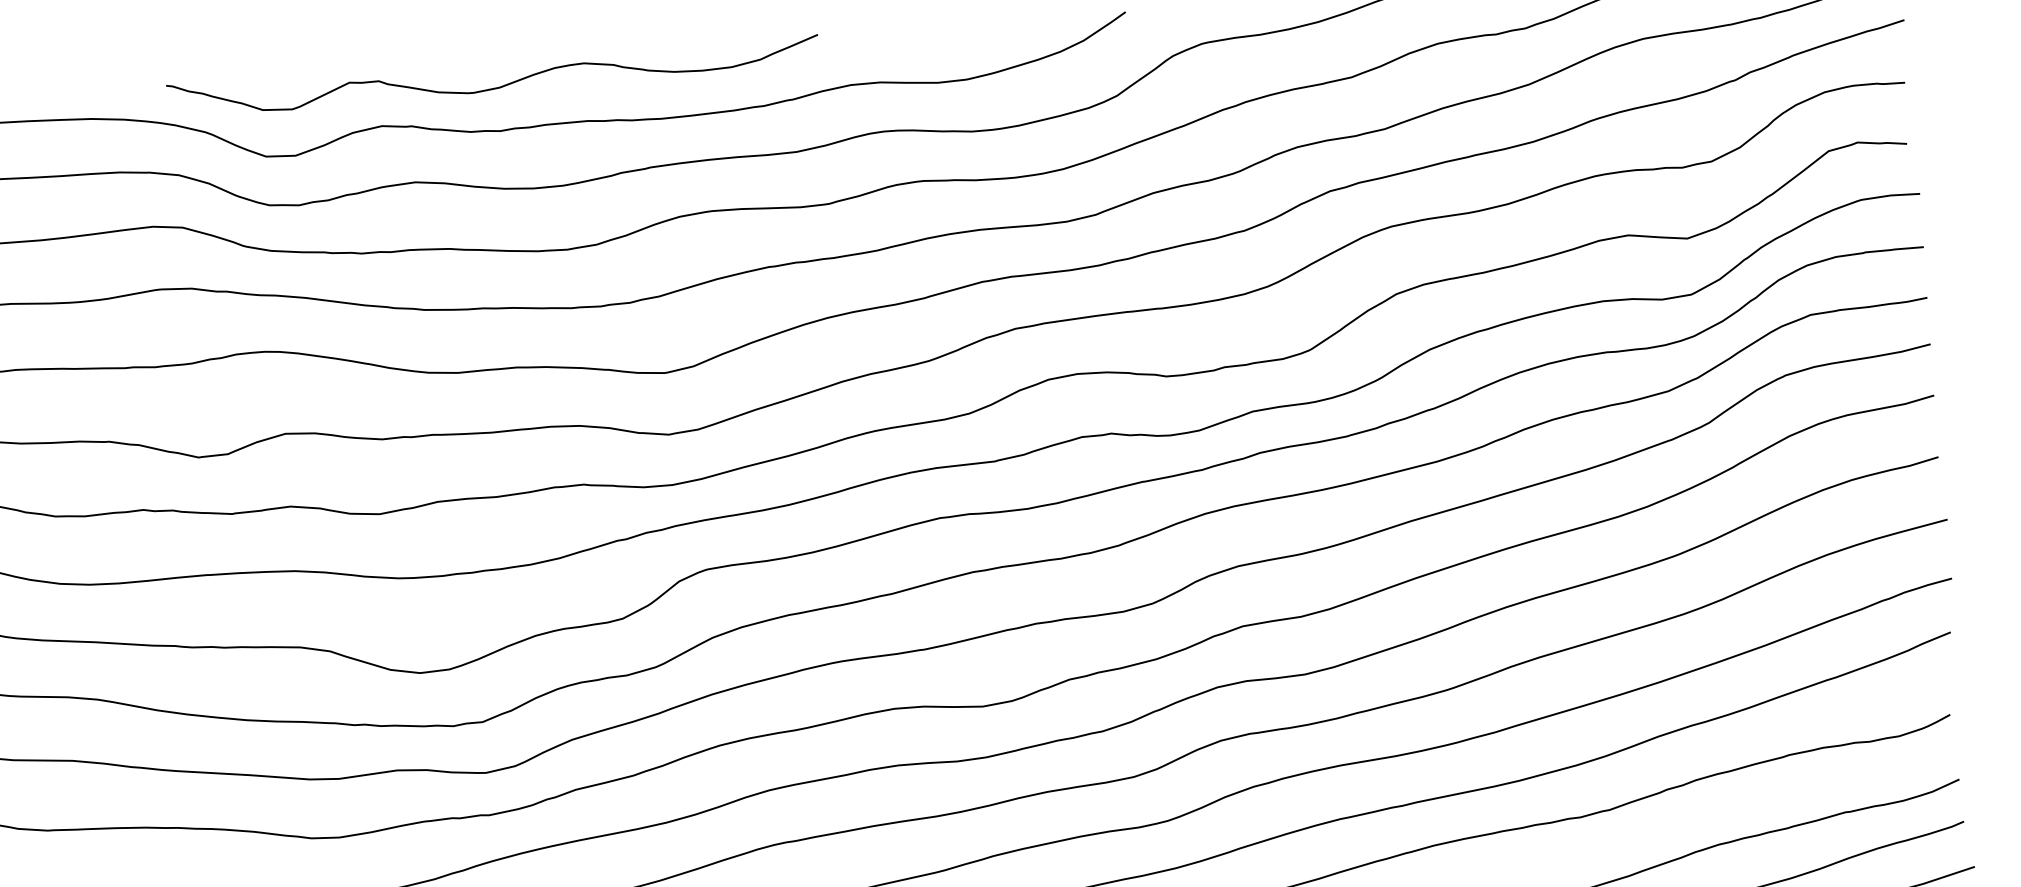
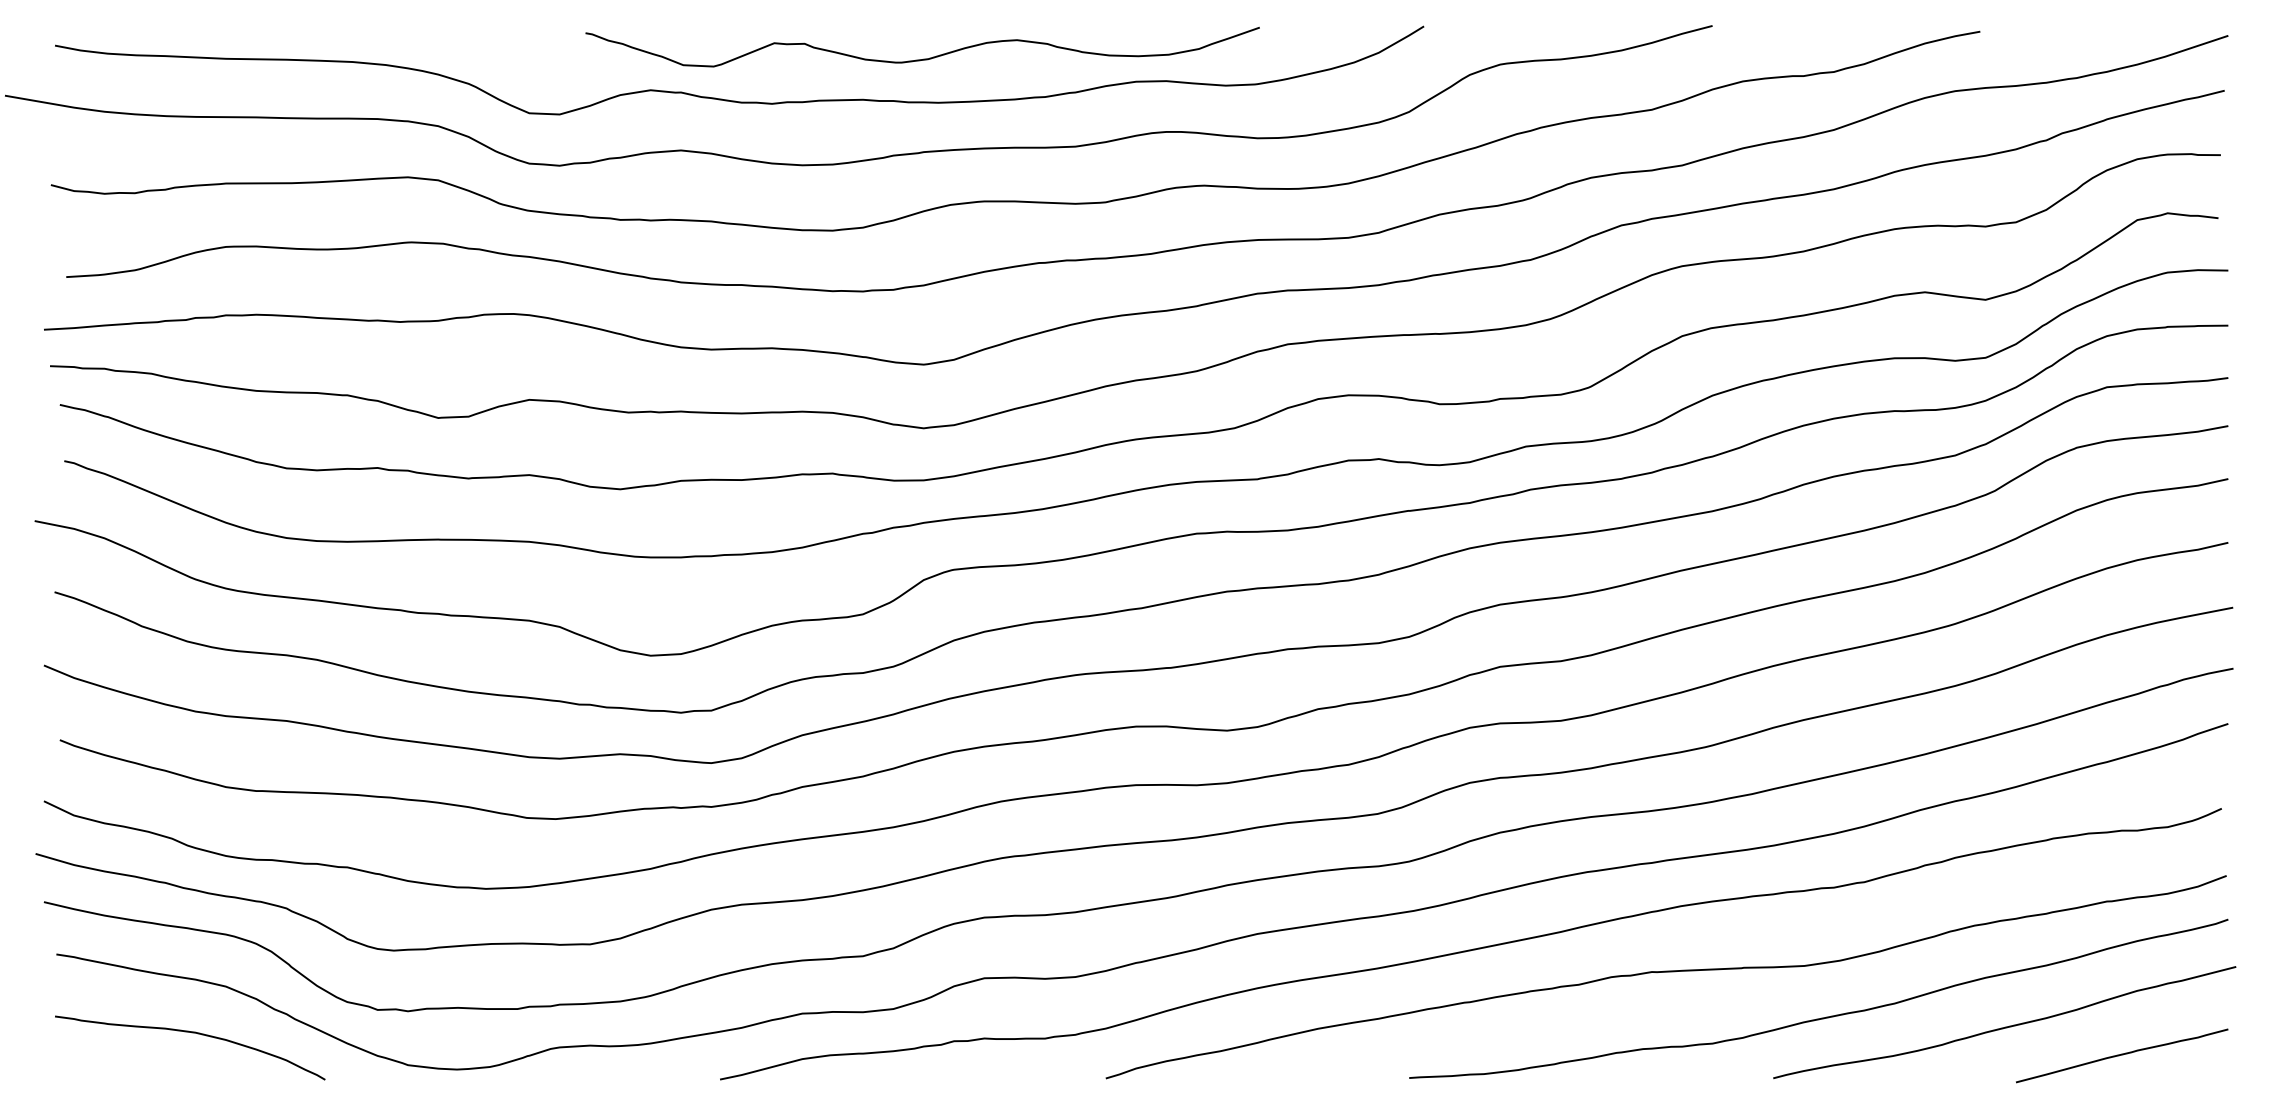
curve: (494, 87) -> (923, 58), moved

